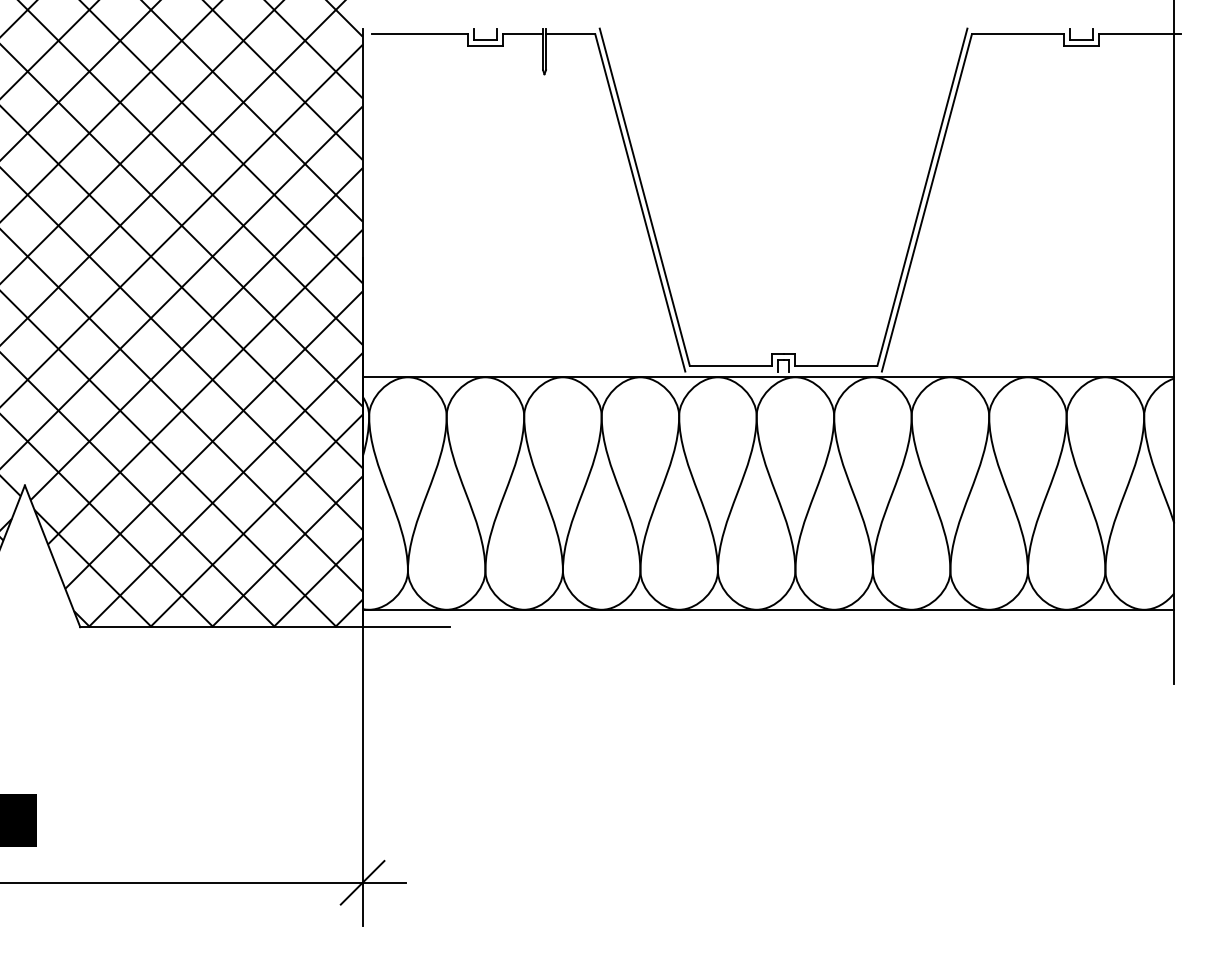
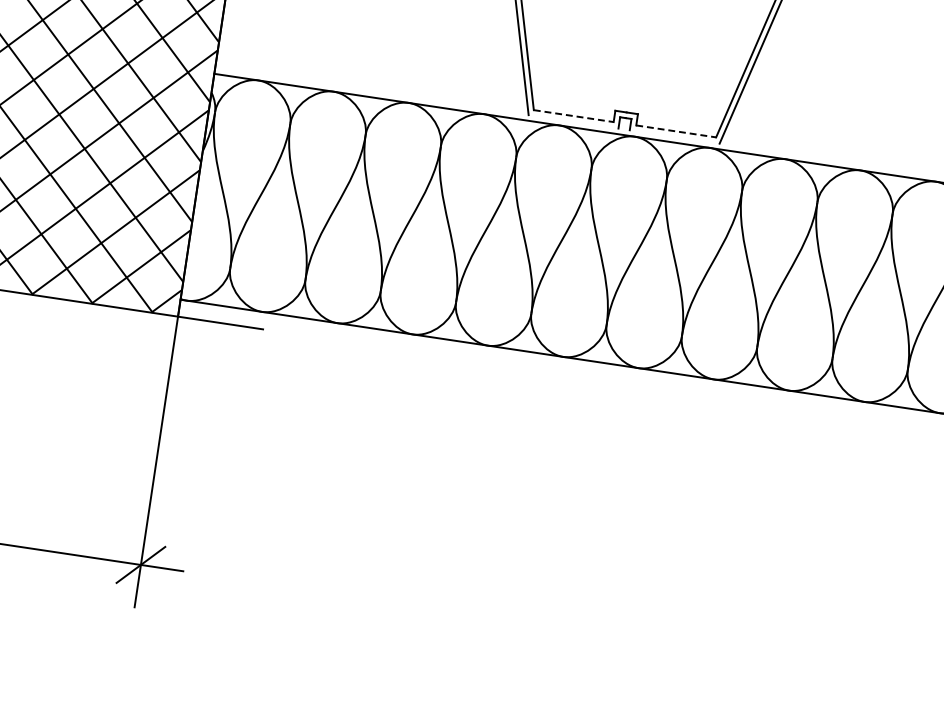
line: (731, 365) -> (574, 115), solid -> dashed
line: (836, 365) -> (676, 131), solid -> dashed

